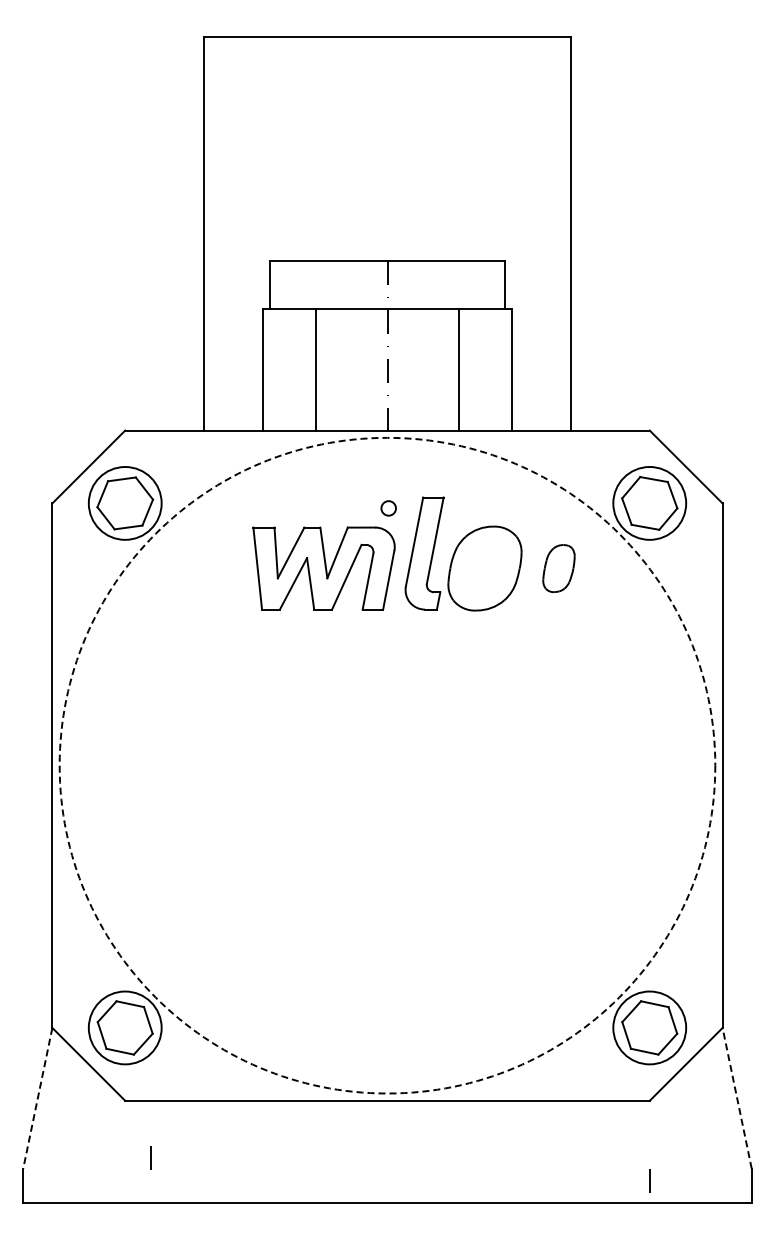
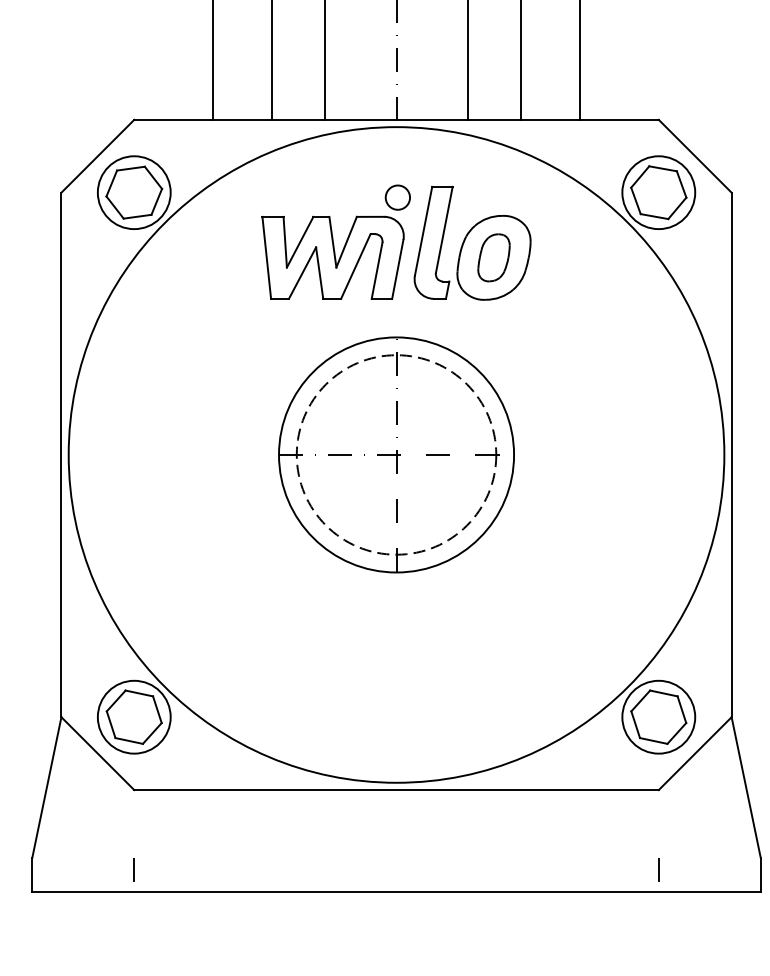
circle: (388, 508) -> (397, 197), size x1.67
part: (558, 568) -> (493, 257), moved
circle: (387, 765) -> (396, 454), dashed -> solid
part: (387, 765) -> (396, 454), added
line: (37, 1098) -> (46, 787), dashed -> solid
line: (737, 1098) -> (746, 787), dashed -> solid
line: (150, 1157) -> (133, 869), moved

